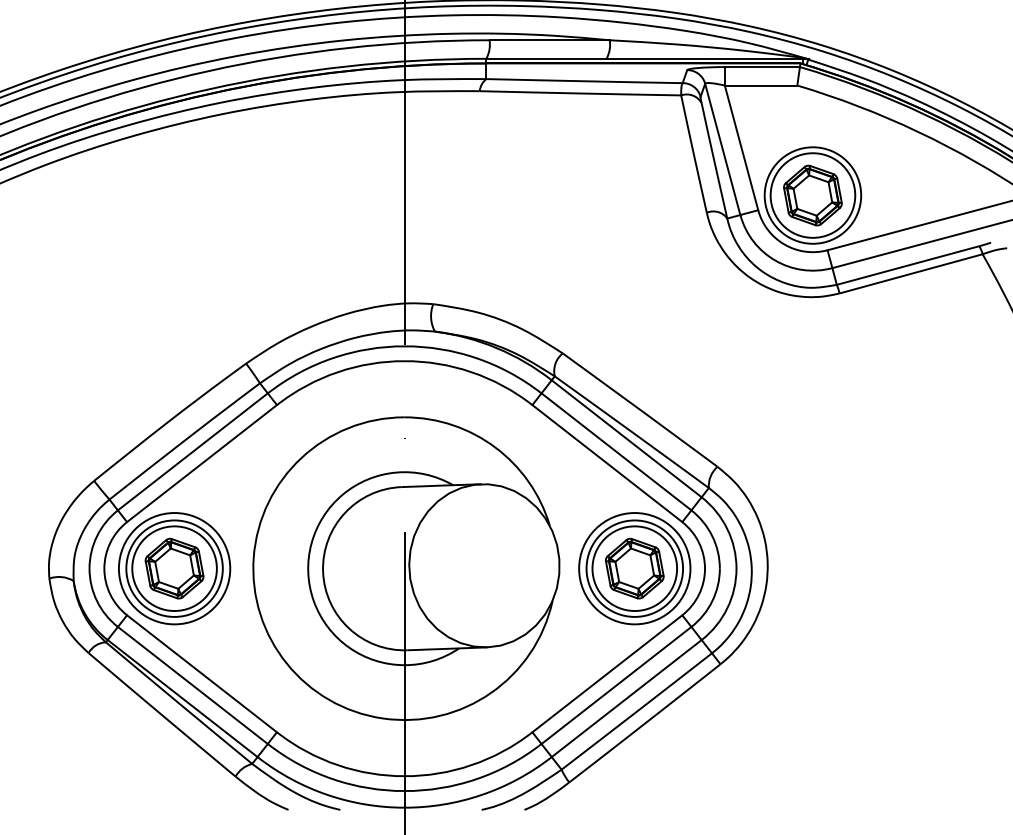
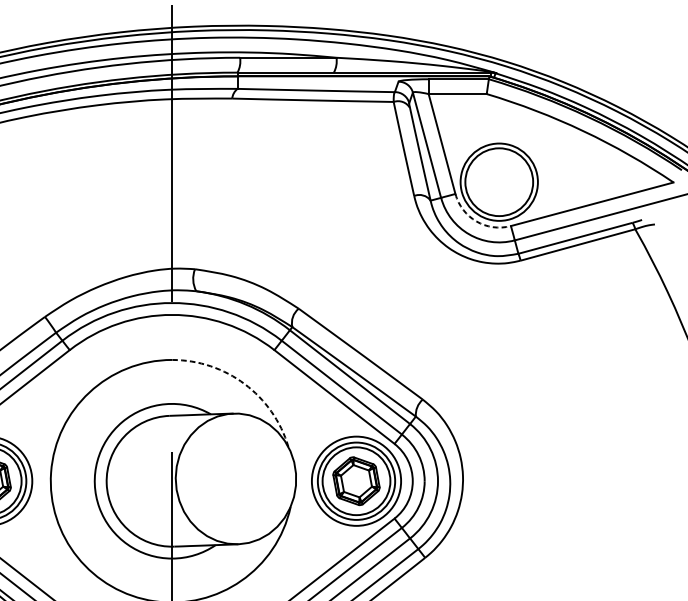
part: (812, 195) -> (498, 182), removed
arc: (784, 244) -> (476, 221), solid -> dashed
arc: (495, 447) -> (244, 384), solid -> dashed

